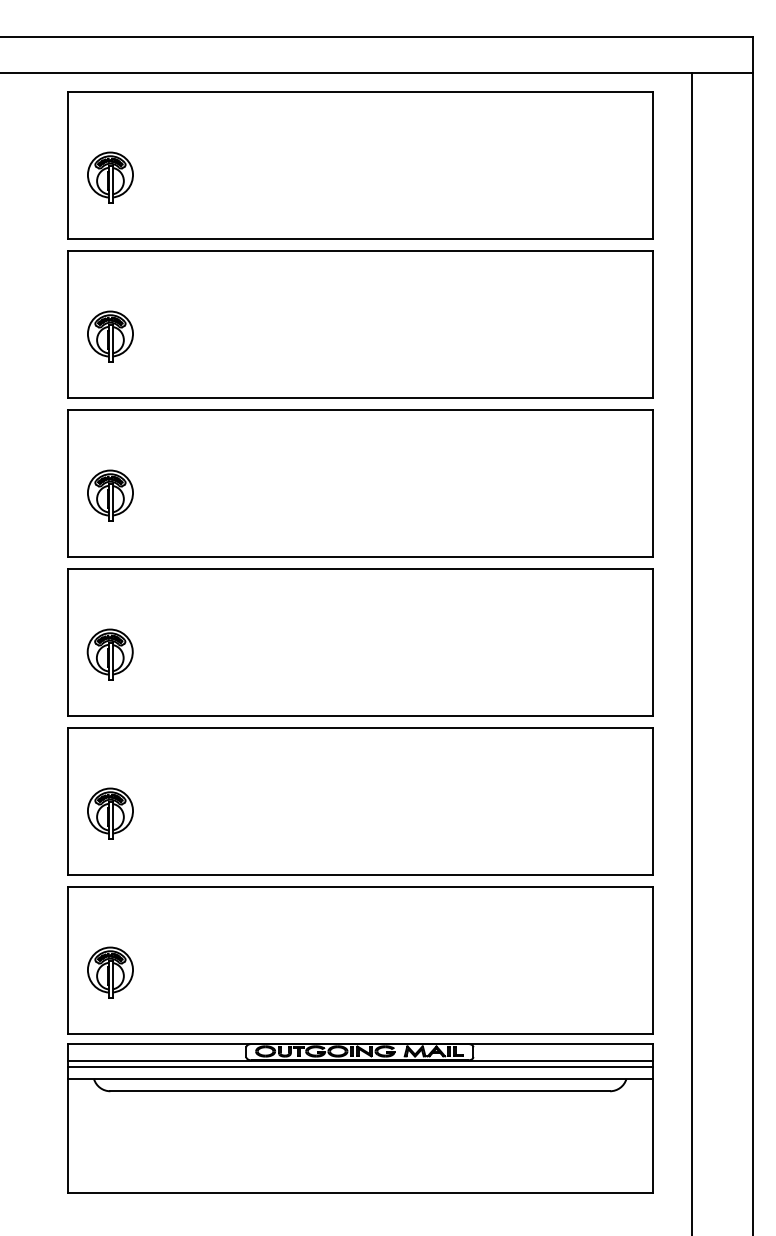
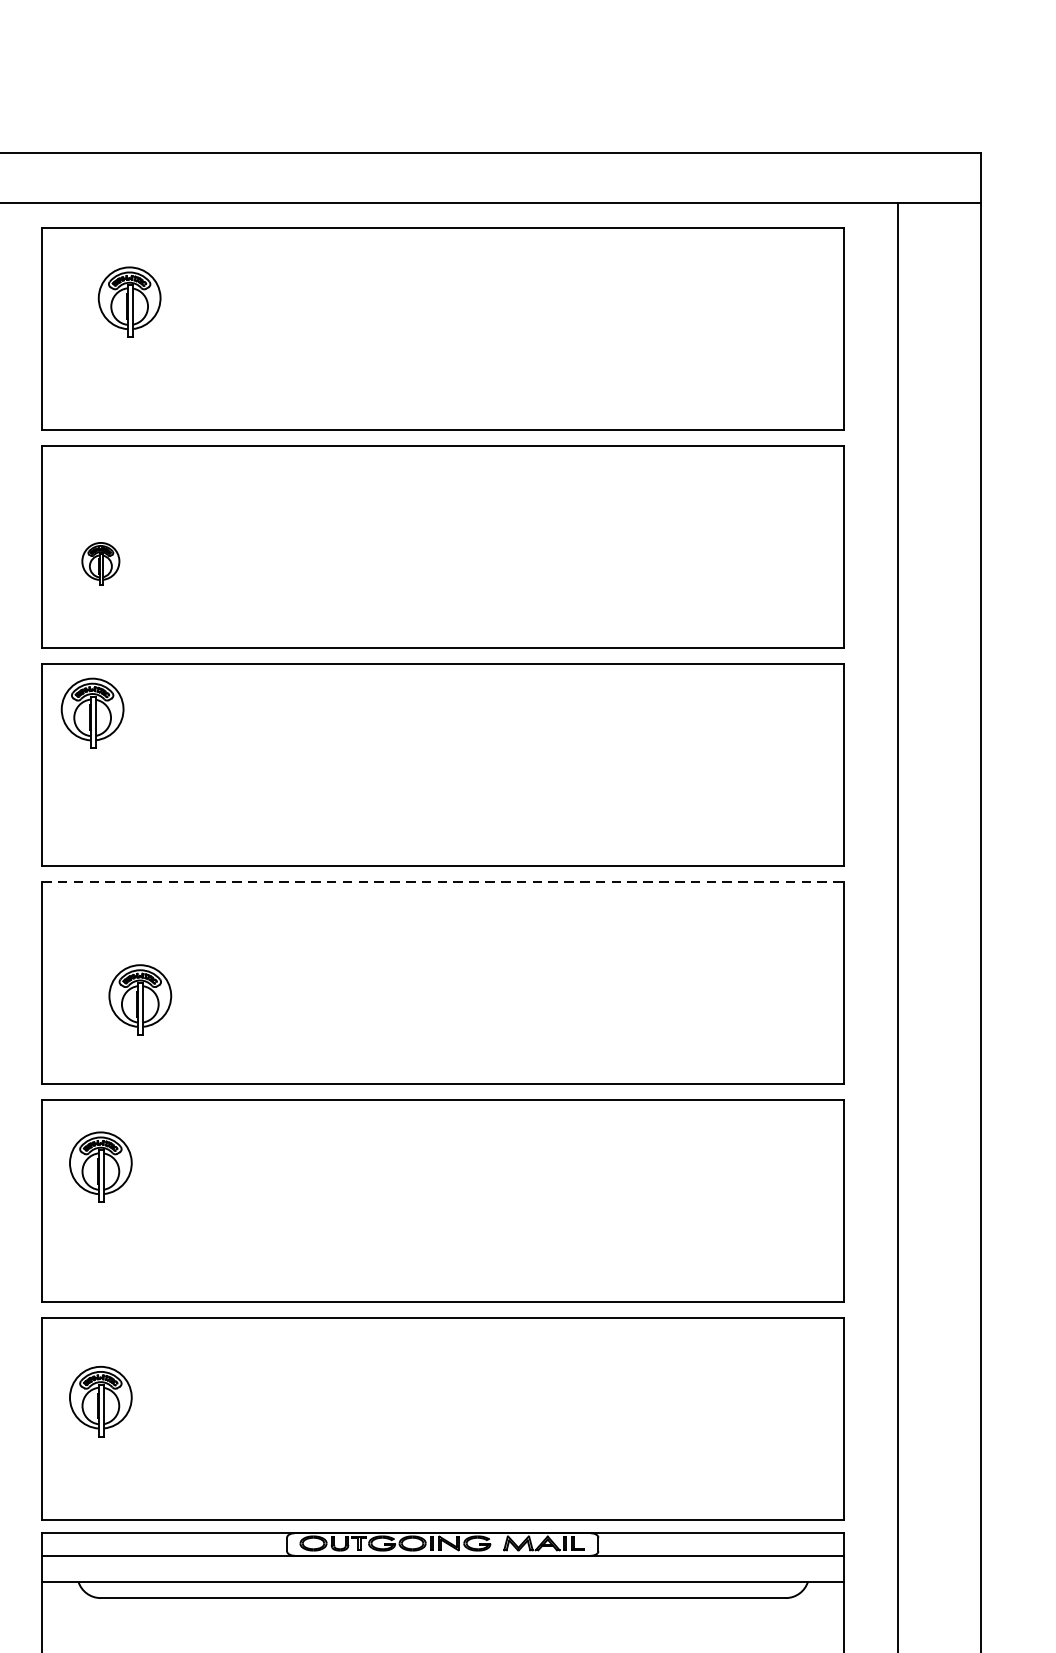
part: (110, 177) -> (129, 301), moved
part: (110, 336) -> (100, 563), size x0.6
part: (110, 495) -> (92, 712), moved
line: (360, 568) -> (443, 881), solid -> dashed
part: (109, 654) -> (139, 999), moved
part: (110, 813) -> (100, 1166), moved
part: (110, 972) -> (100, 1401), moved
line: (359, 1067) -> (442, 1565), removed

